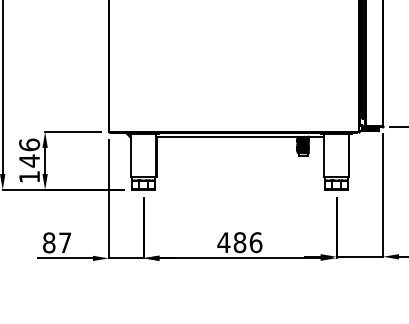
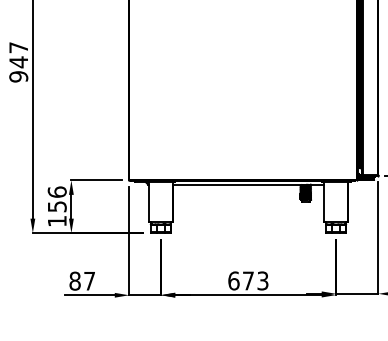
text: (29, 160) -> (57, 206), 146 -> 156
text: (238, 242) -> (247, 280), 486 -> 673

